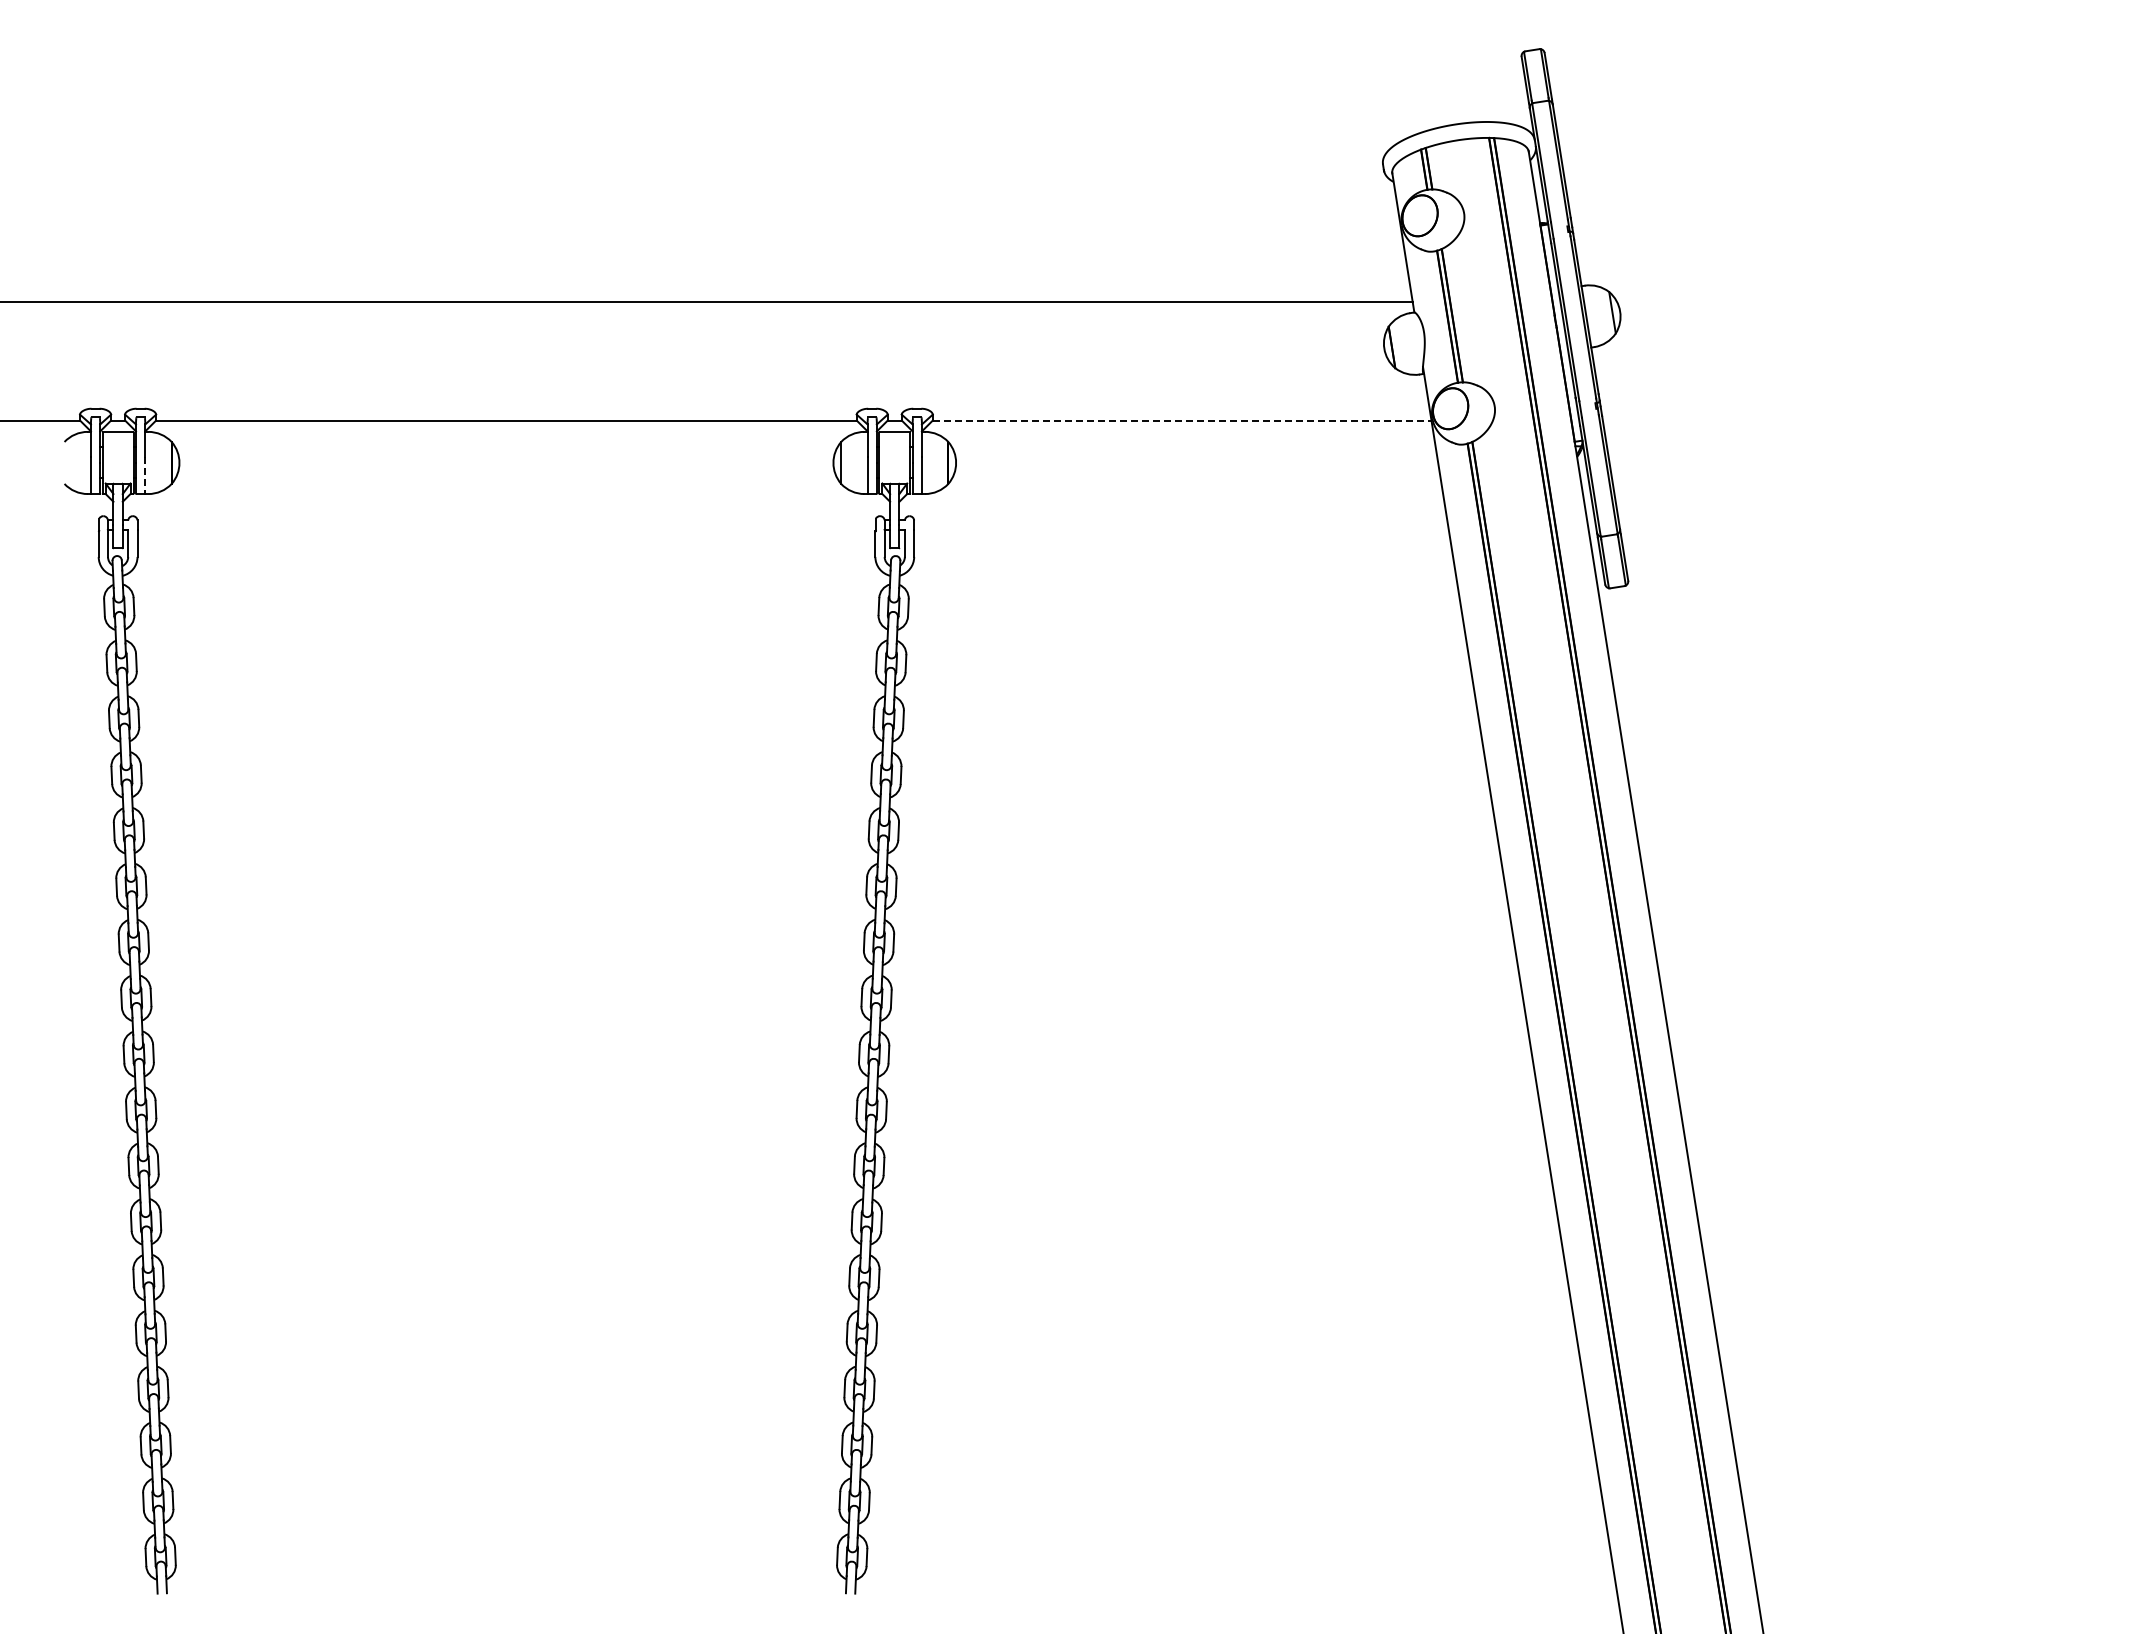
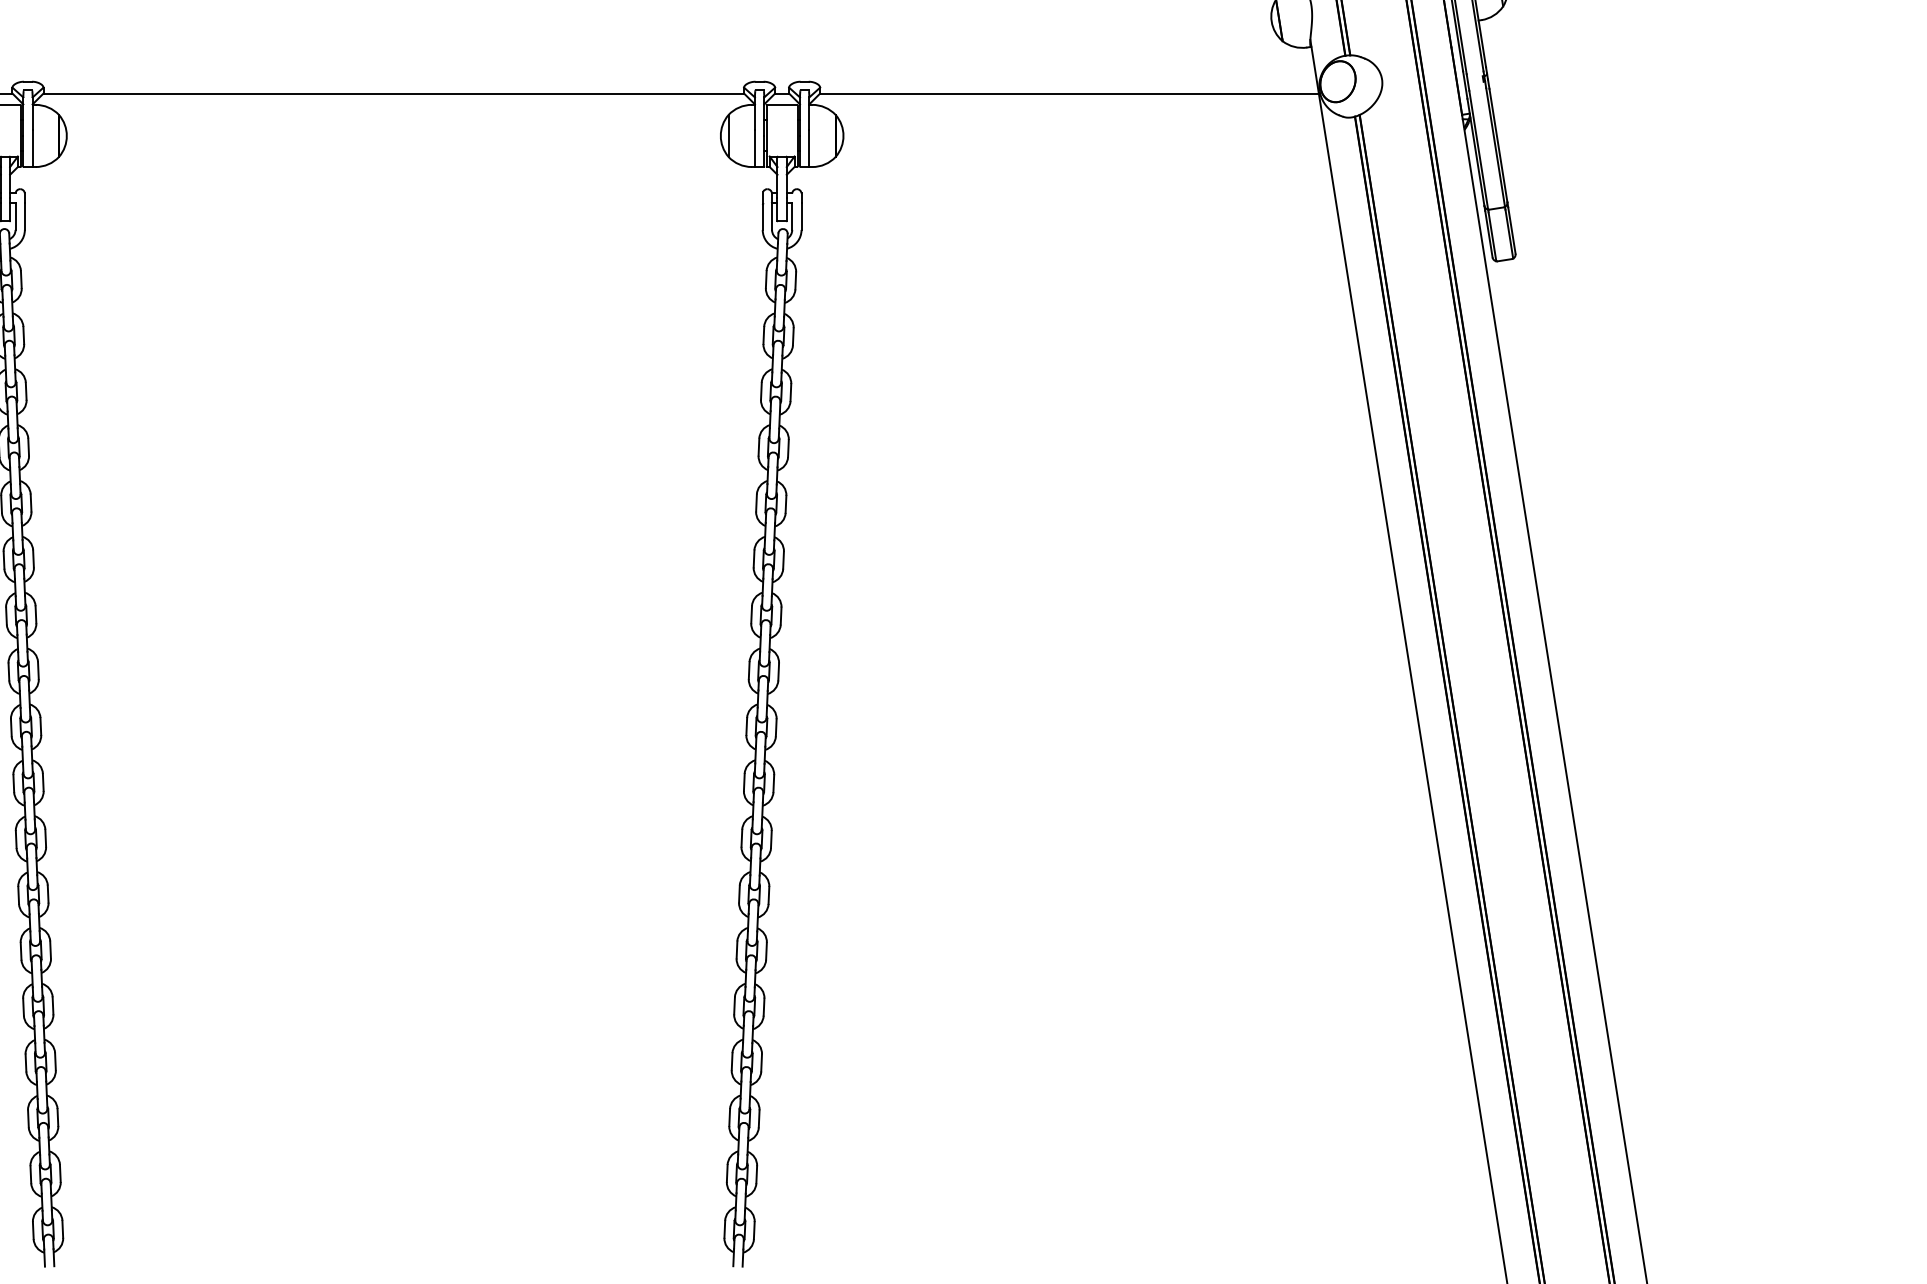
line: (1182, 420) -> (1069, 93), dashed -> solid
line: (145, 475) -> (32, 148), dashed -> solid

